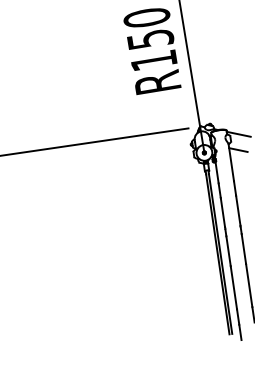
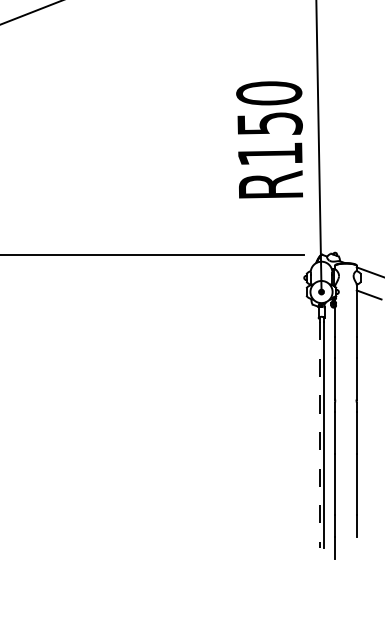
line: (217, 254) -> (319, 435), solid -> dashed

